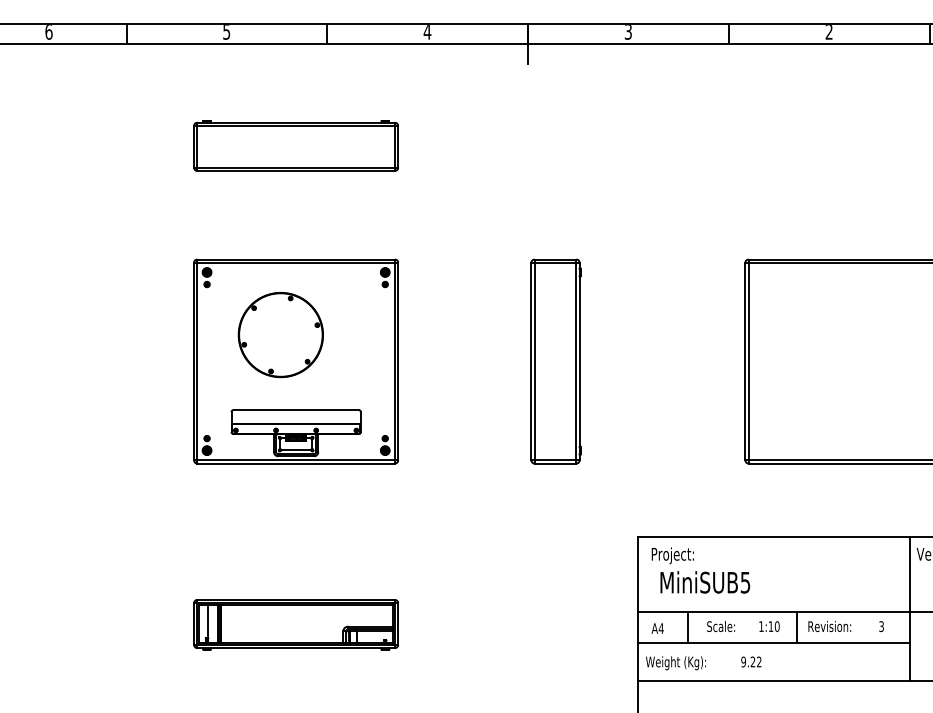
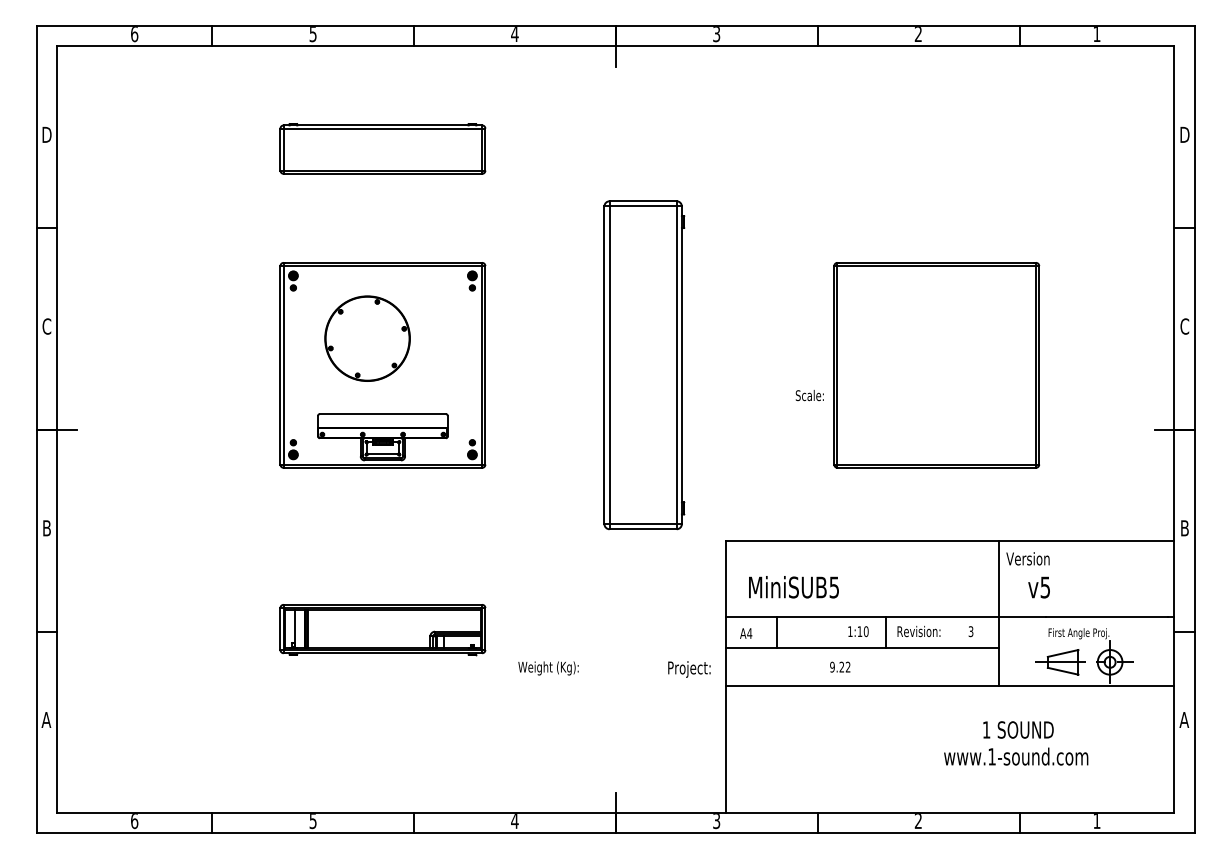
part: (555, 361) -> (643, 365), size x1.6
text: (672, 555) -> (689, 669), moved
text: (720, 626) -> (809, 395), moved
text: (675, 663) -> (548, 668), moved

